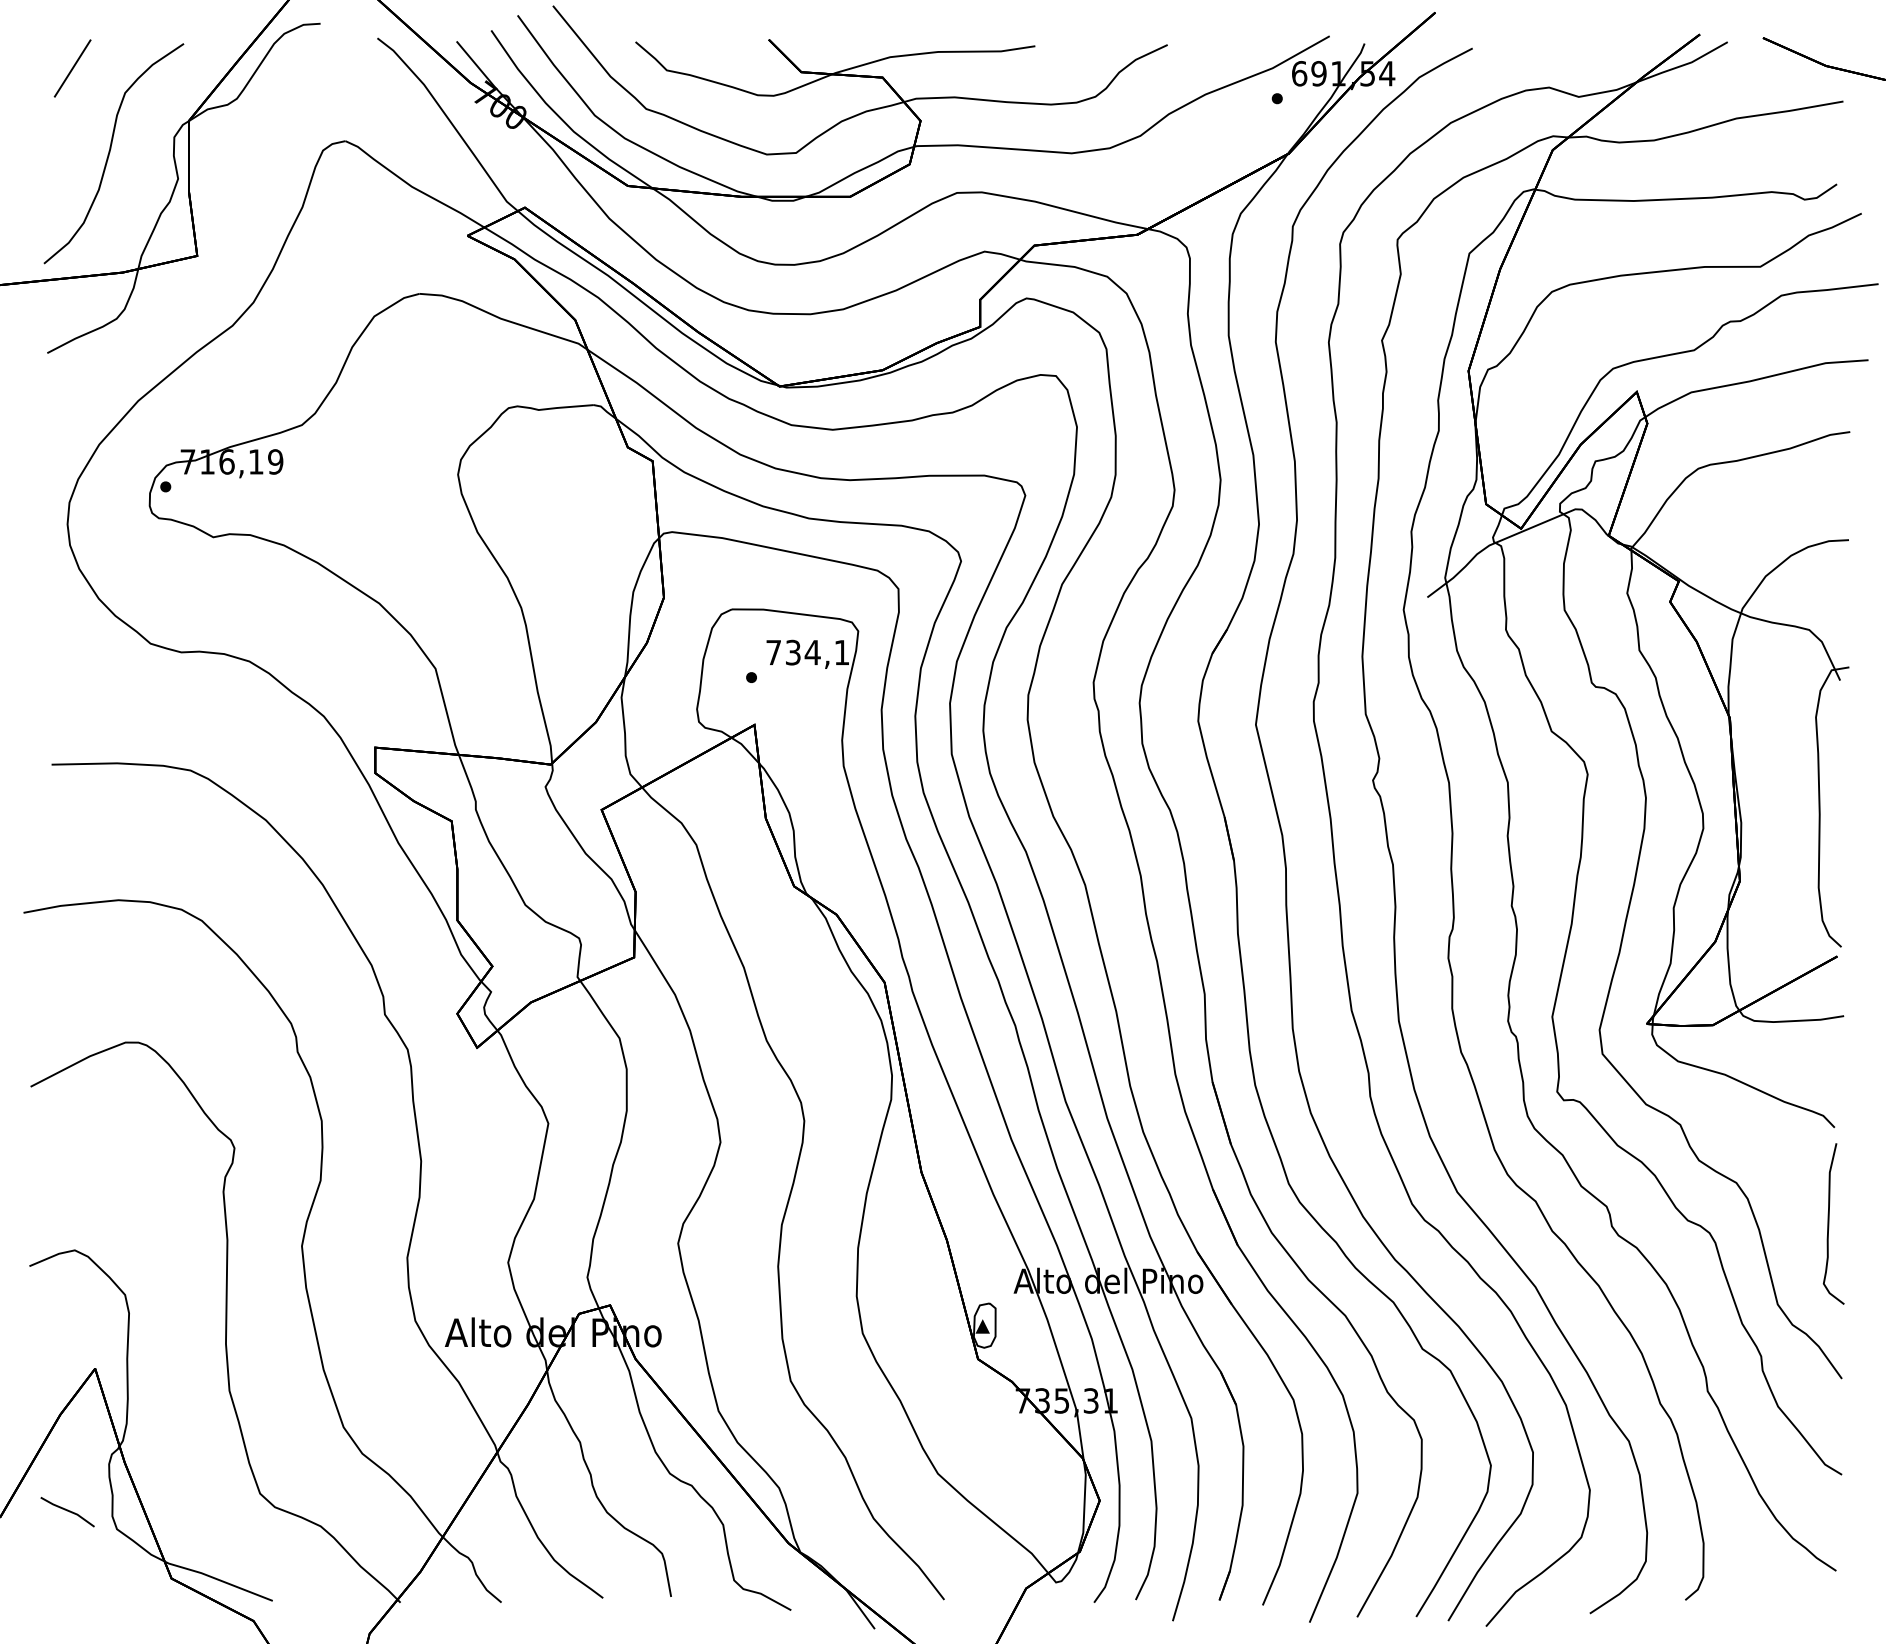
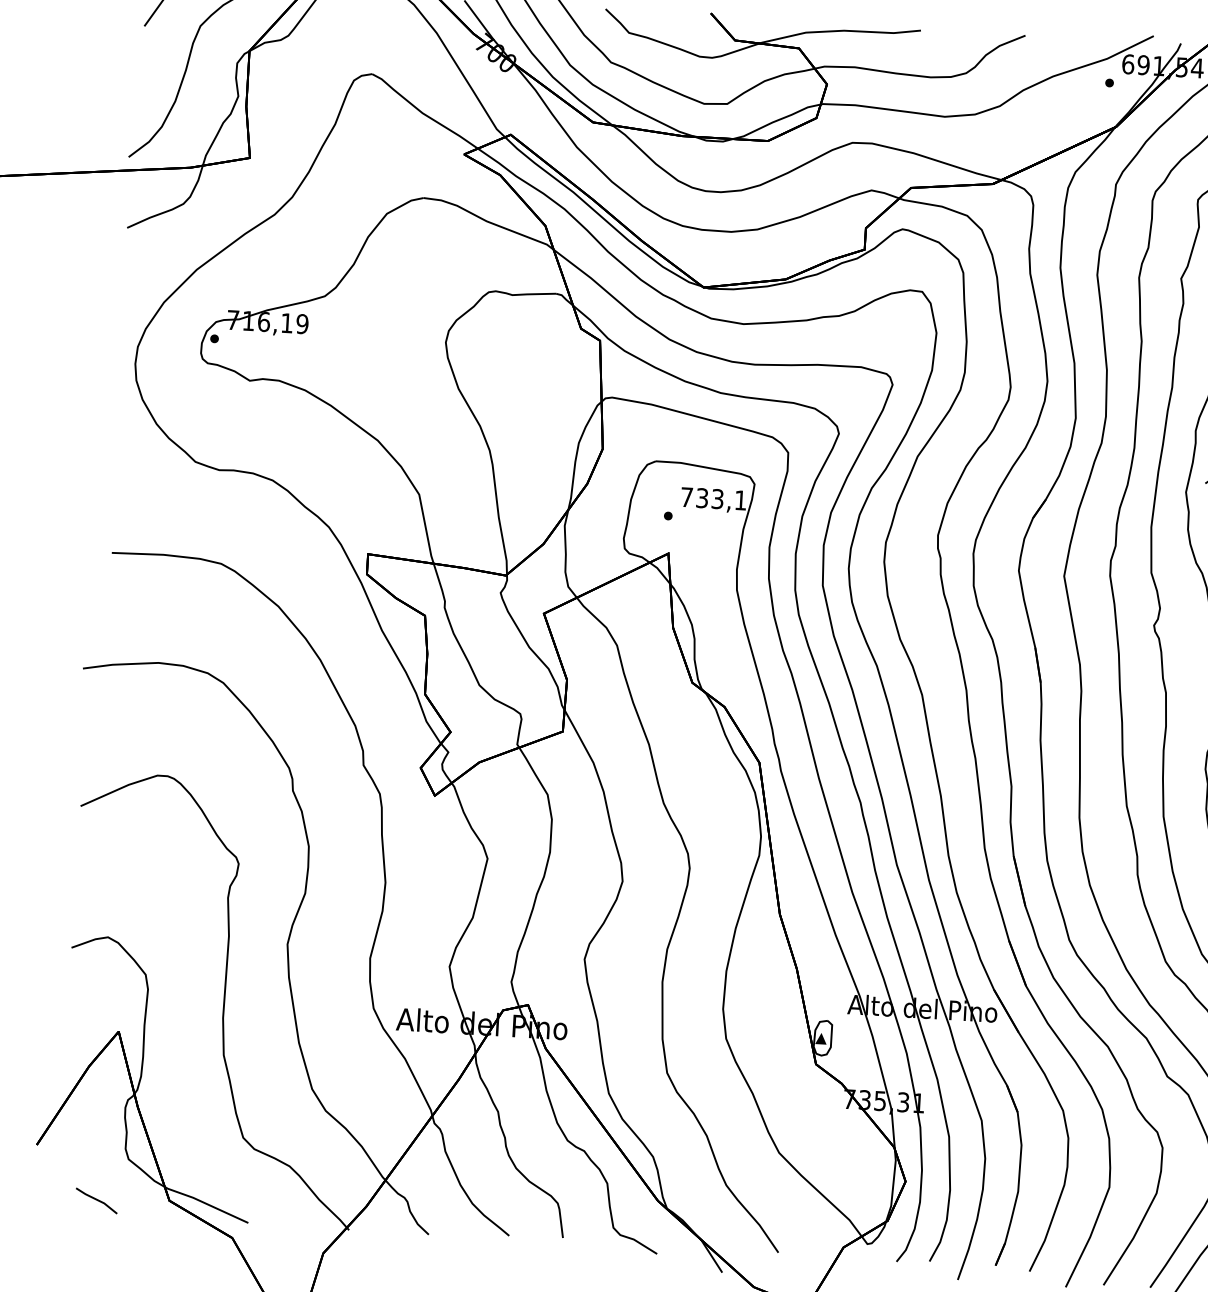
text: (812, 652) -> (717, 498), 734,1 -> 733,1
line: (67, 1511) -> (96, 1200), moved

